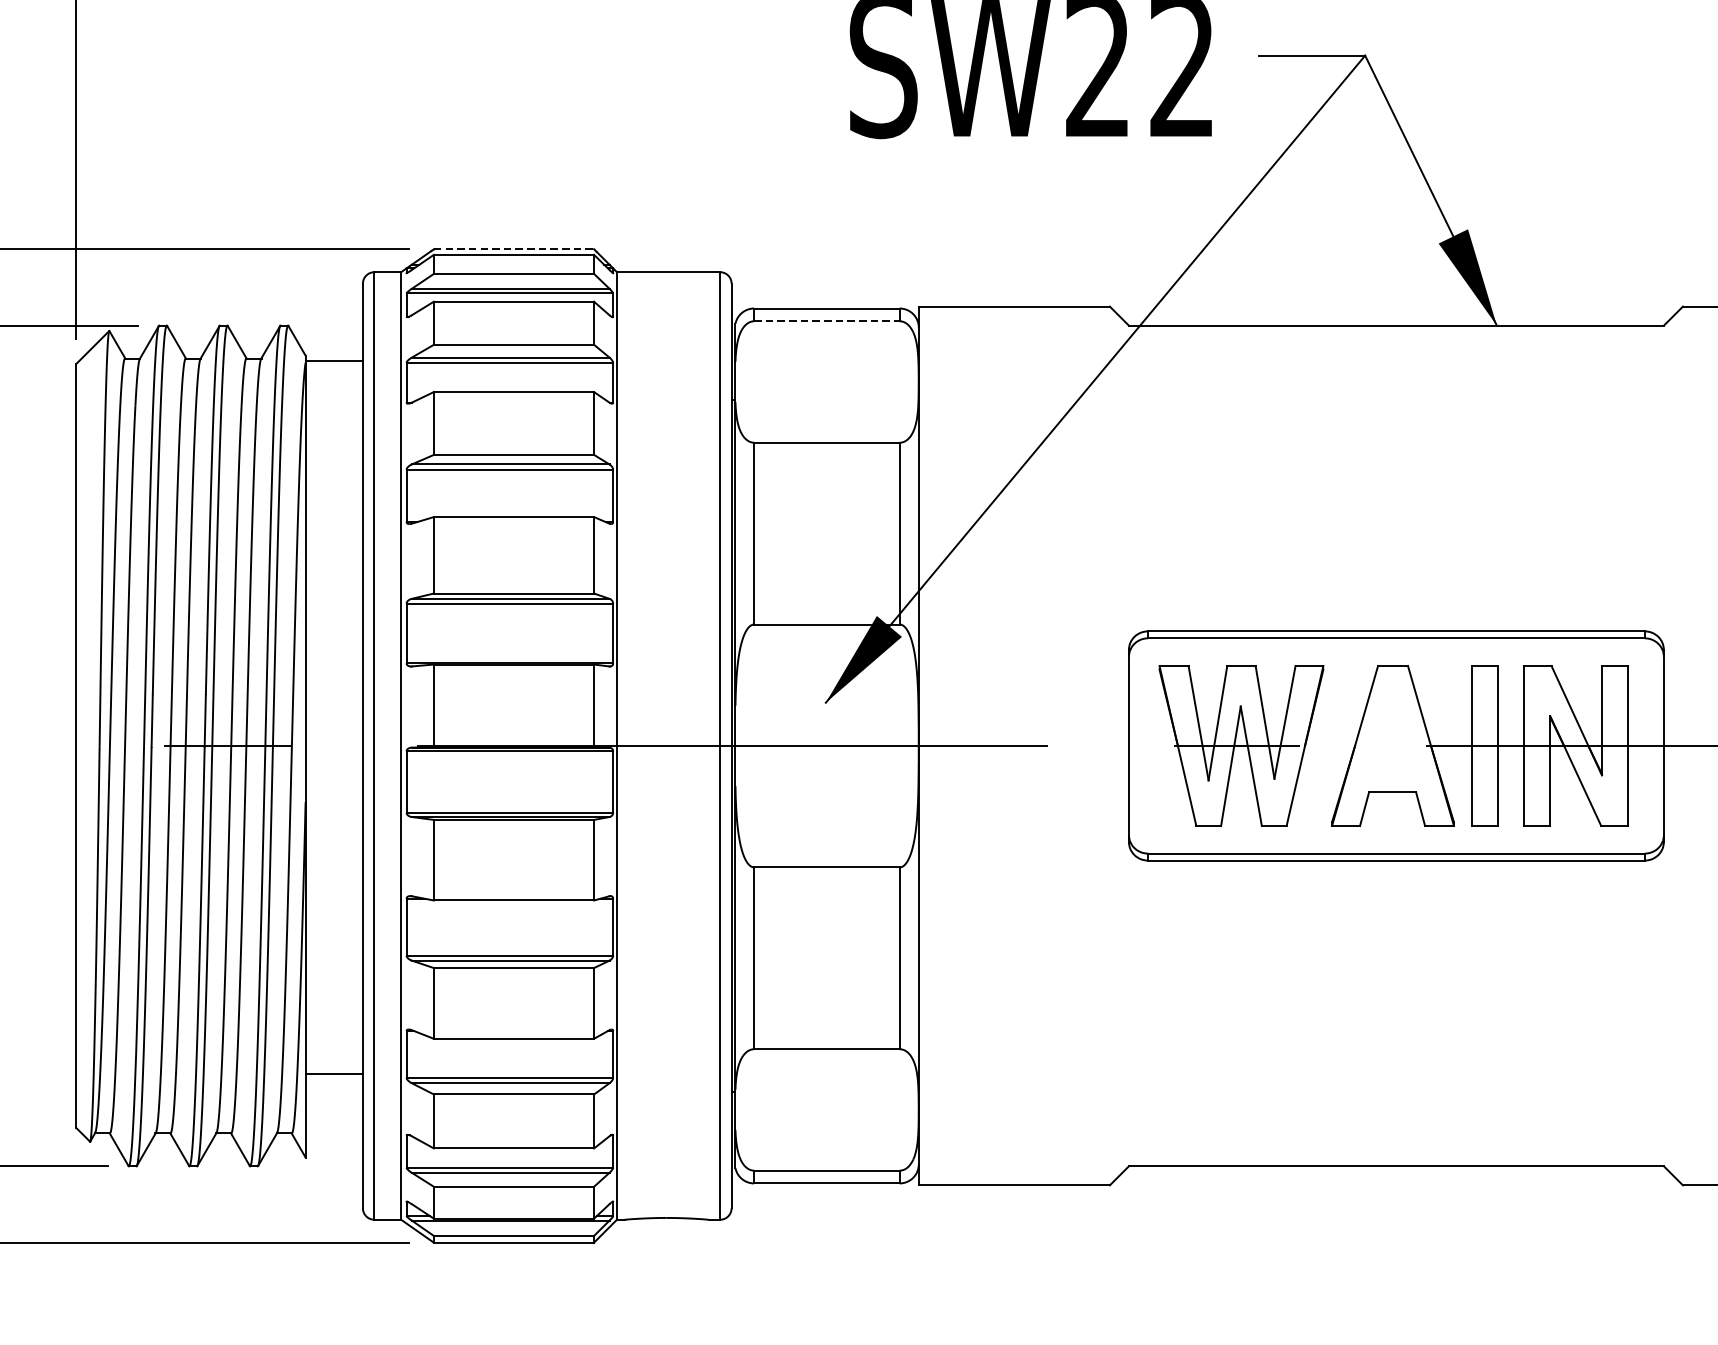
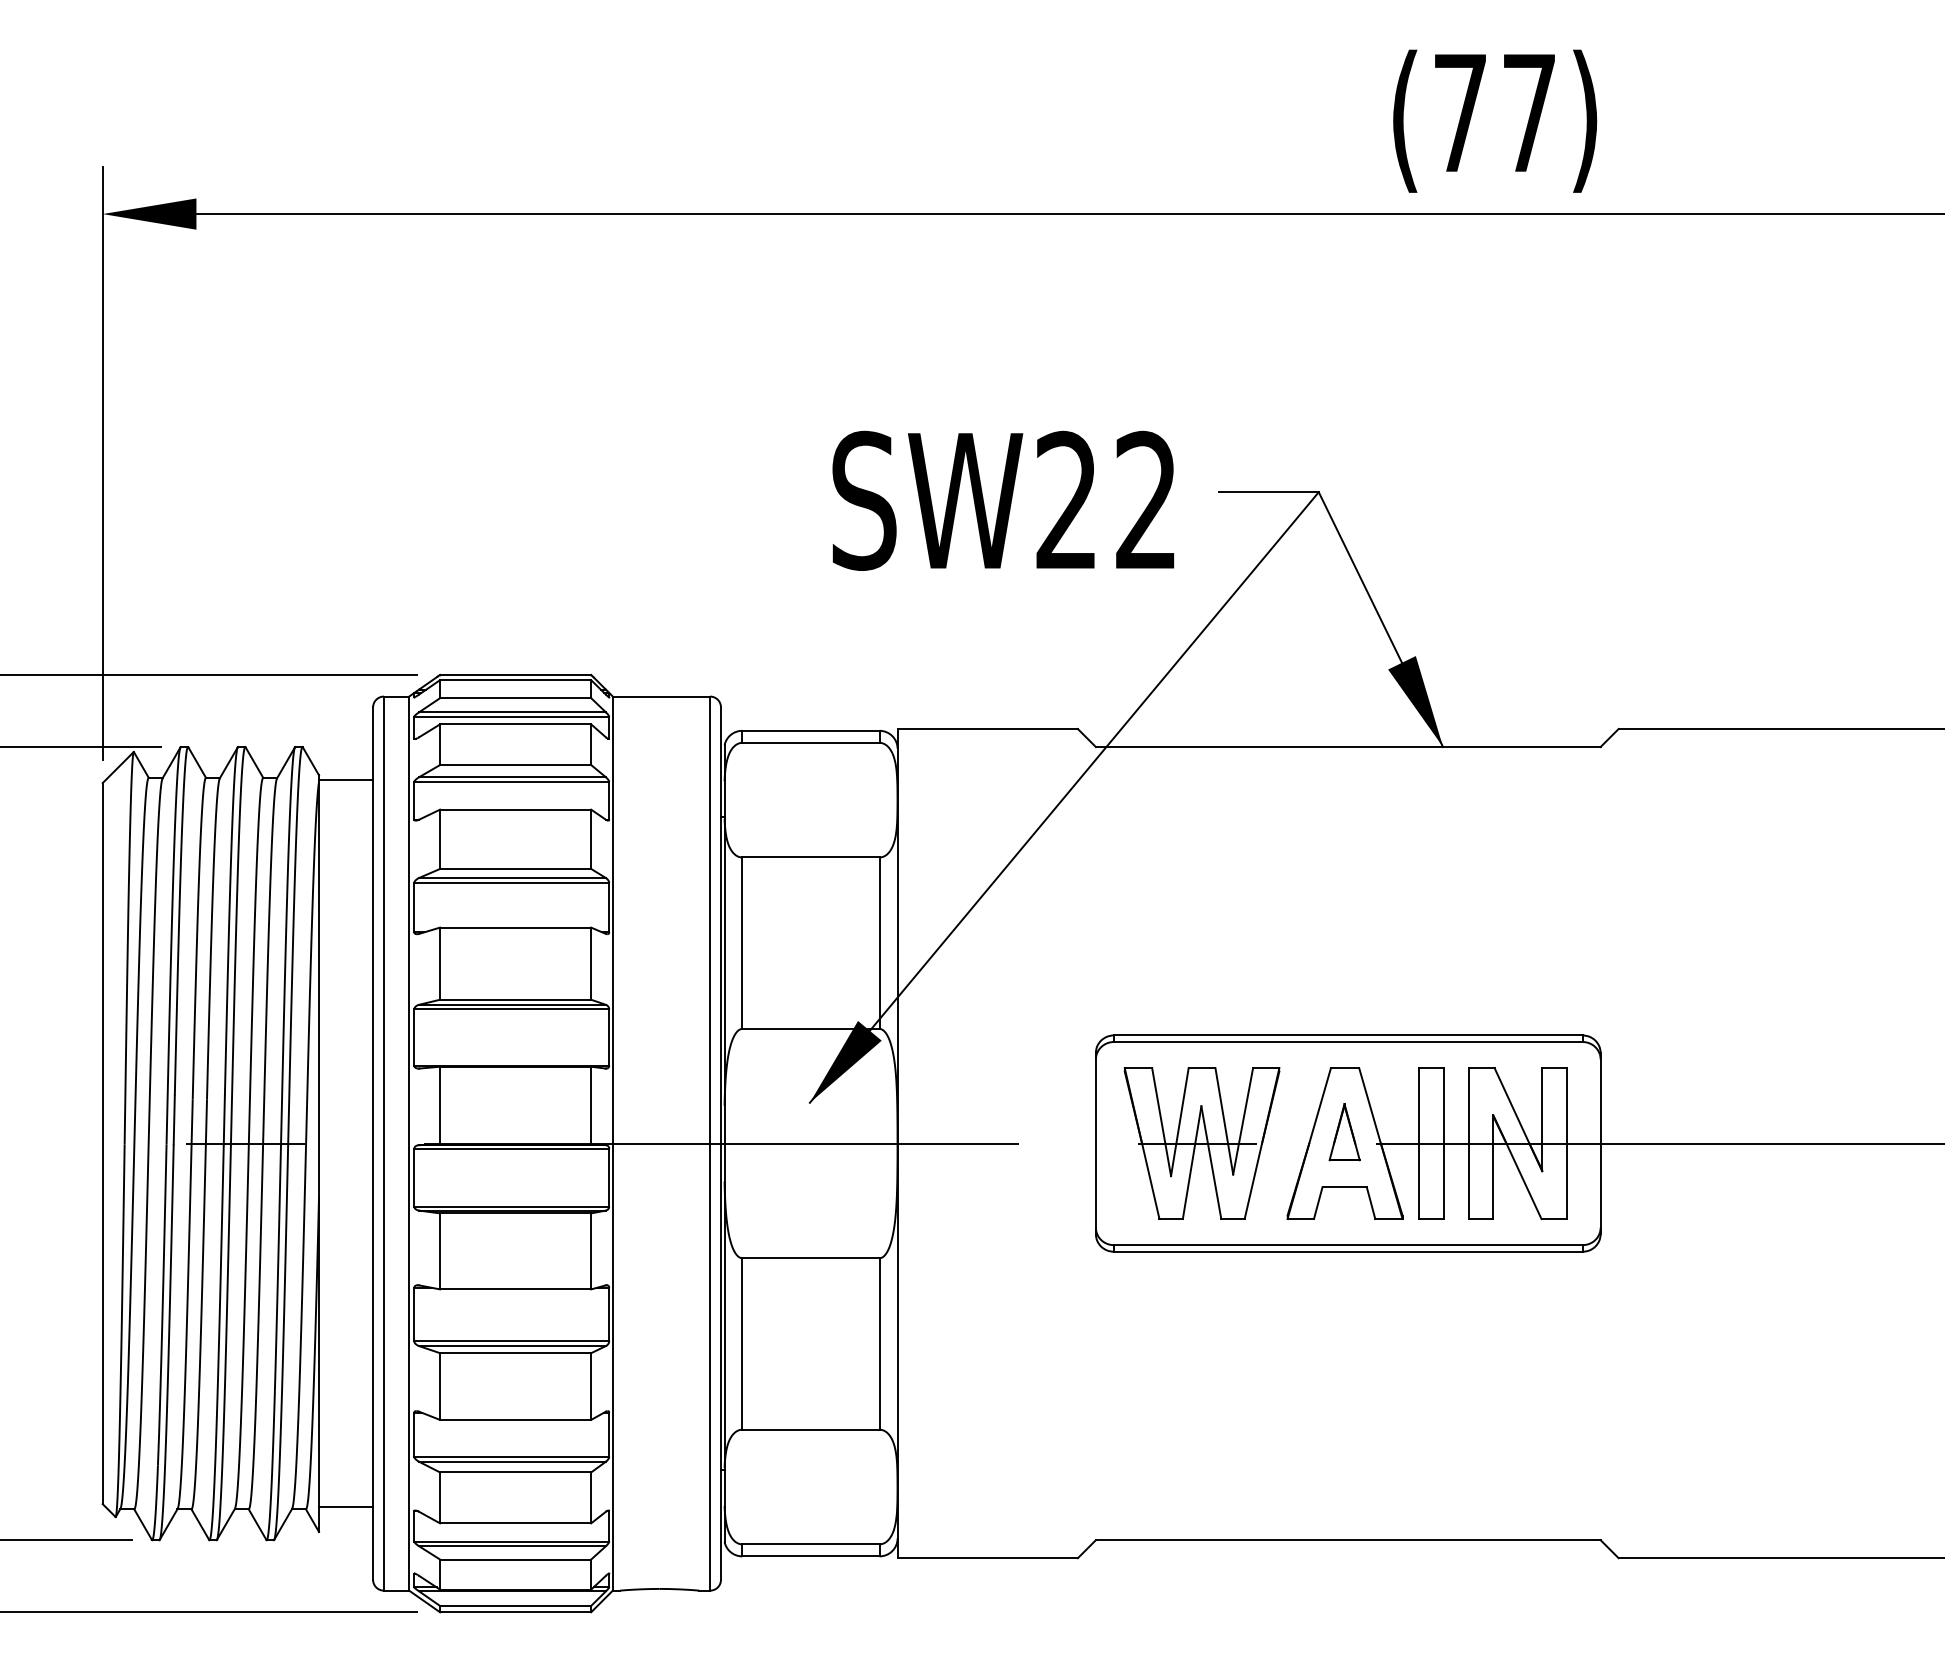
line: (513, 248) -> (515, 674), dashed -> solid
line: (826, 320) -> (810, 742), dashed -> solid
part: (1392, 734) -> (1344, 1132), added
line: (334, 1073) -> (346, 1506), moved

